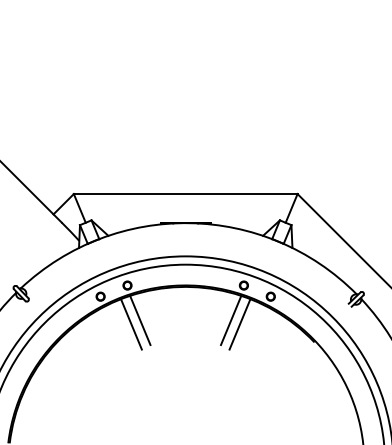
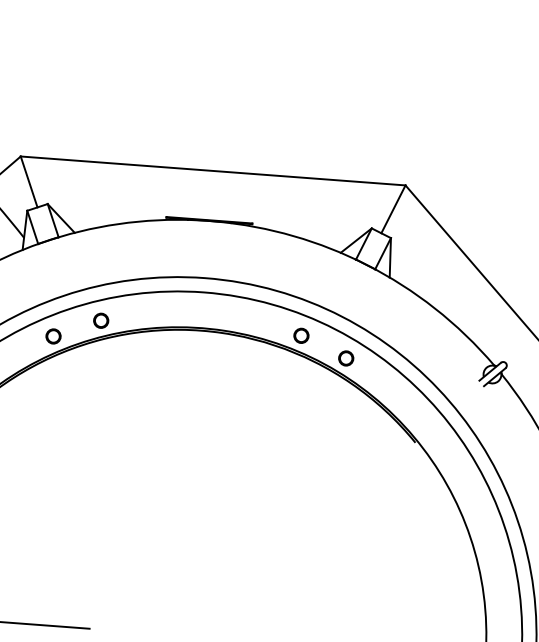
line: (140, 320) -> (119, 382), removed
line: (230, 320) -> (273, 394), removed
line: (131, 324) -> (103, 388), removed
line: (239, 324) -> (288, 402), removed

